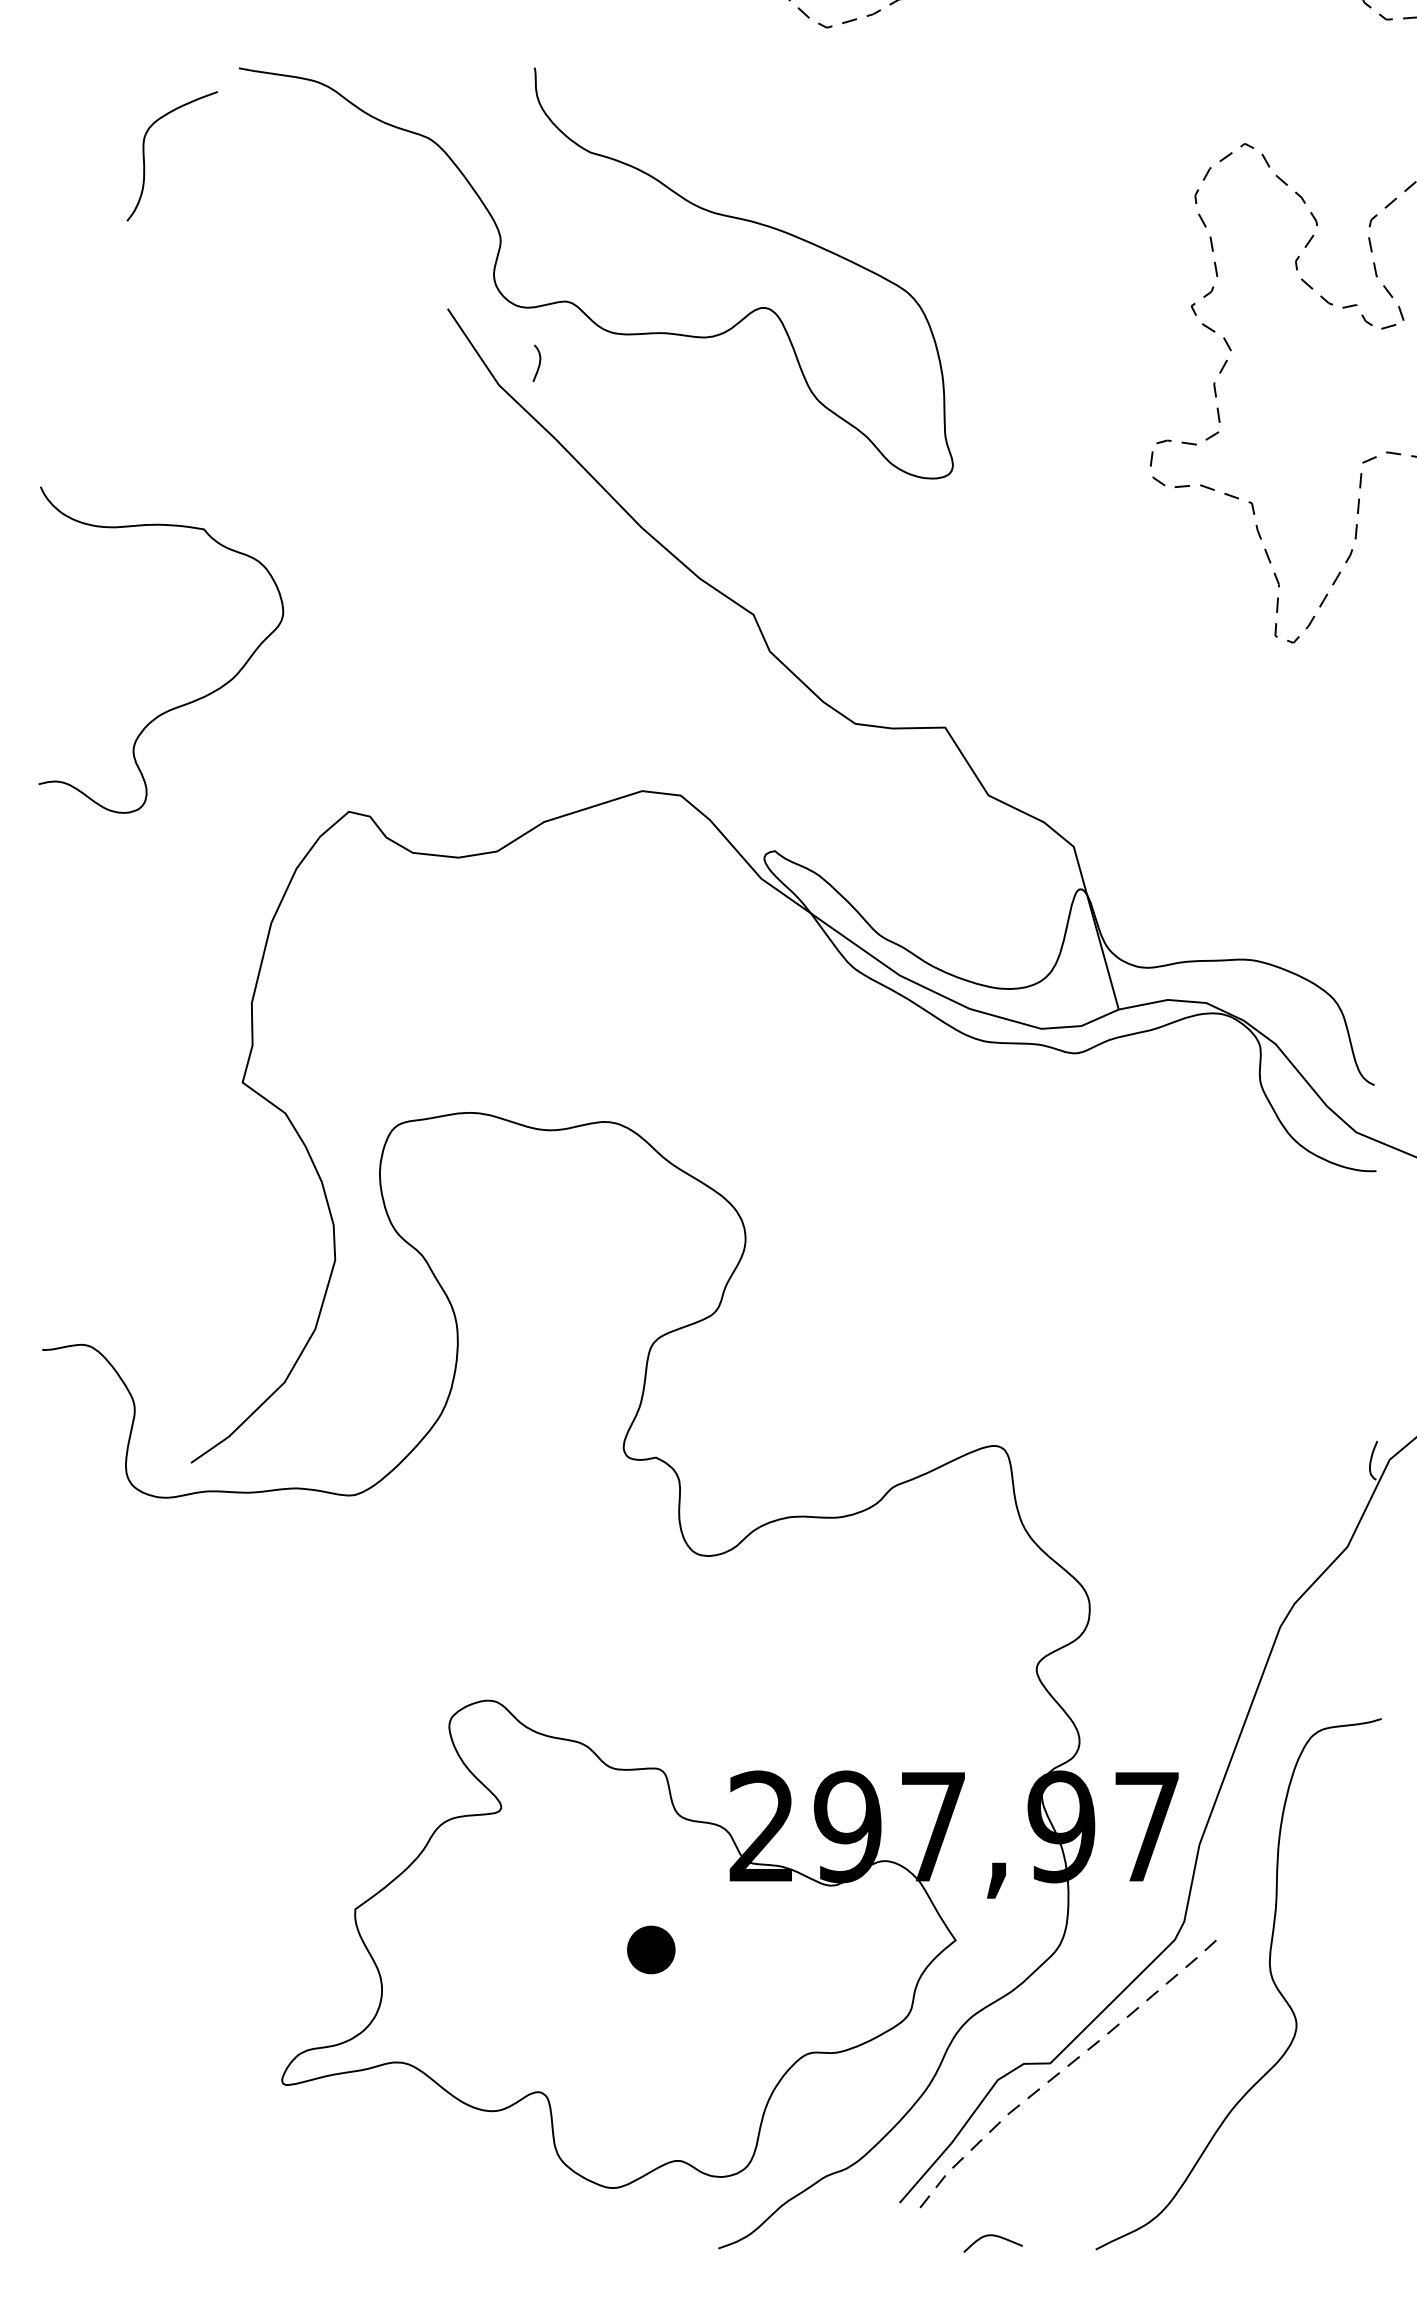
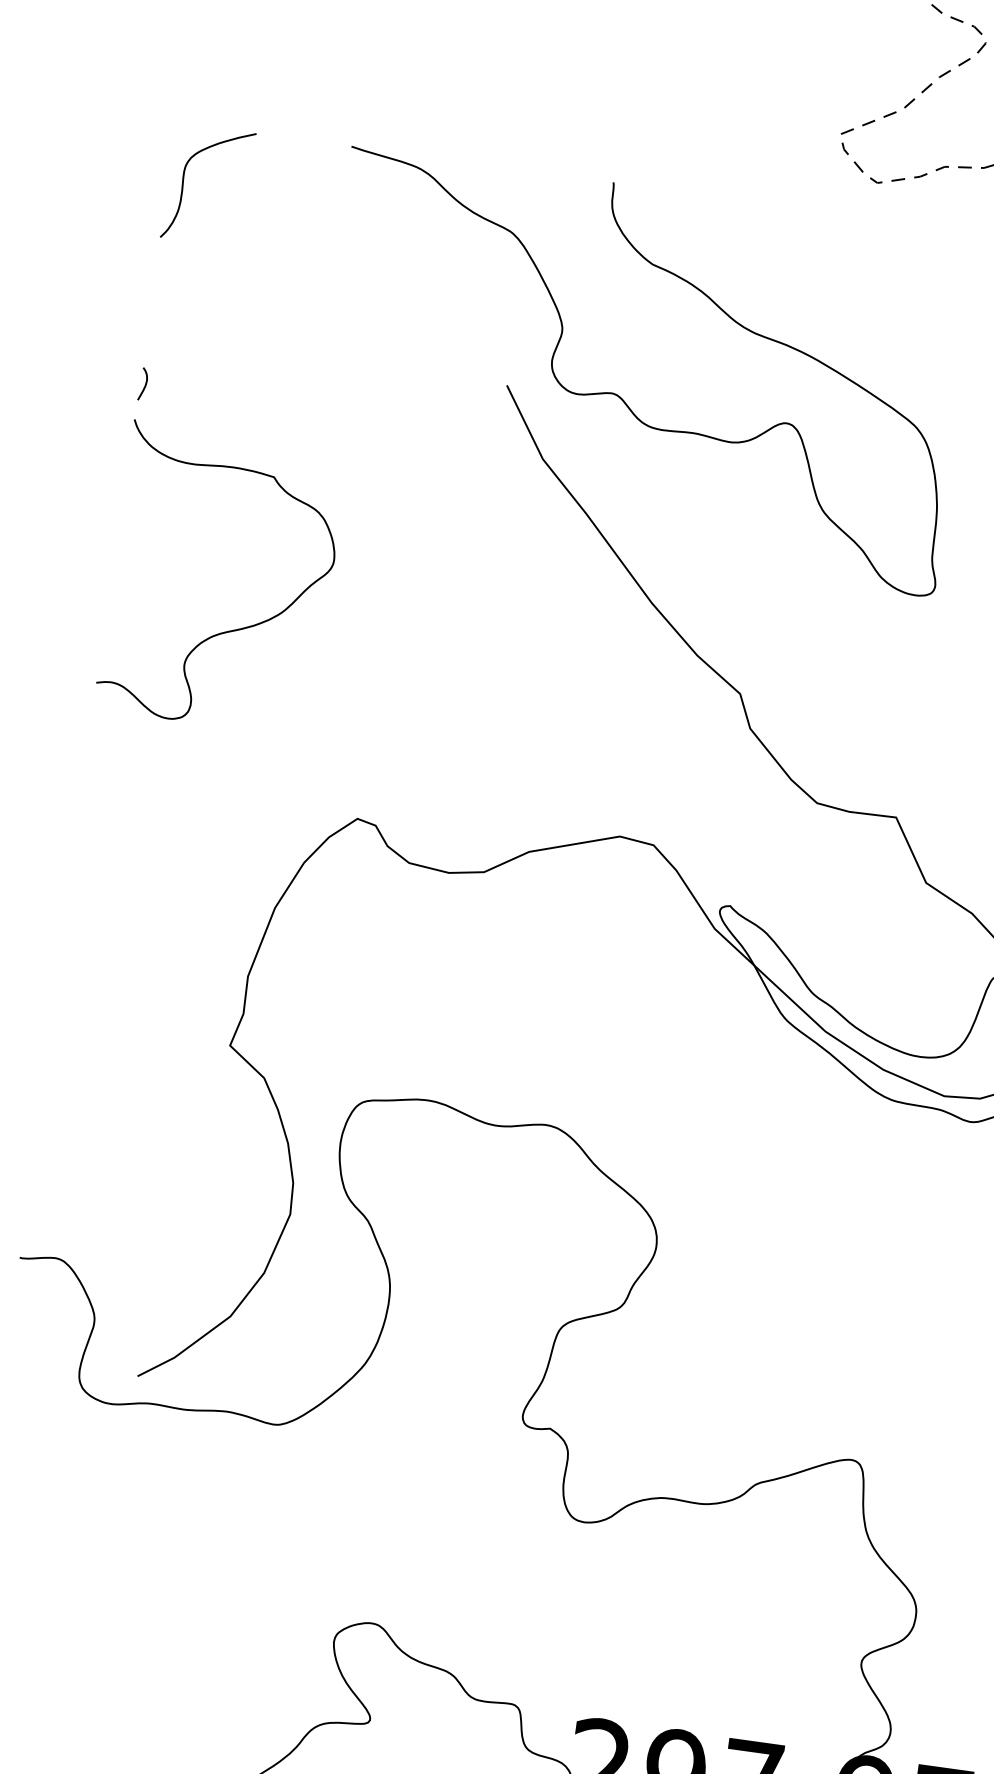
curve: (144, 156) -> (183, 182), moved
curve: (538, 363) -> (144, 384), moved
curve: (179, 705) -> (230, 630), moved

